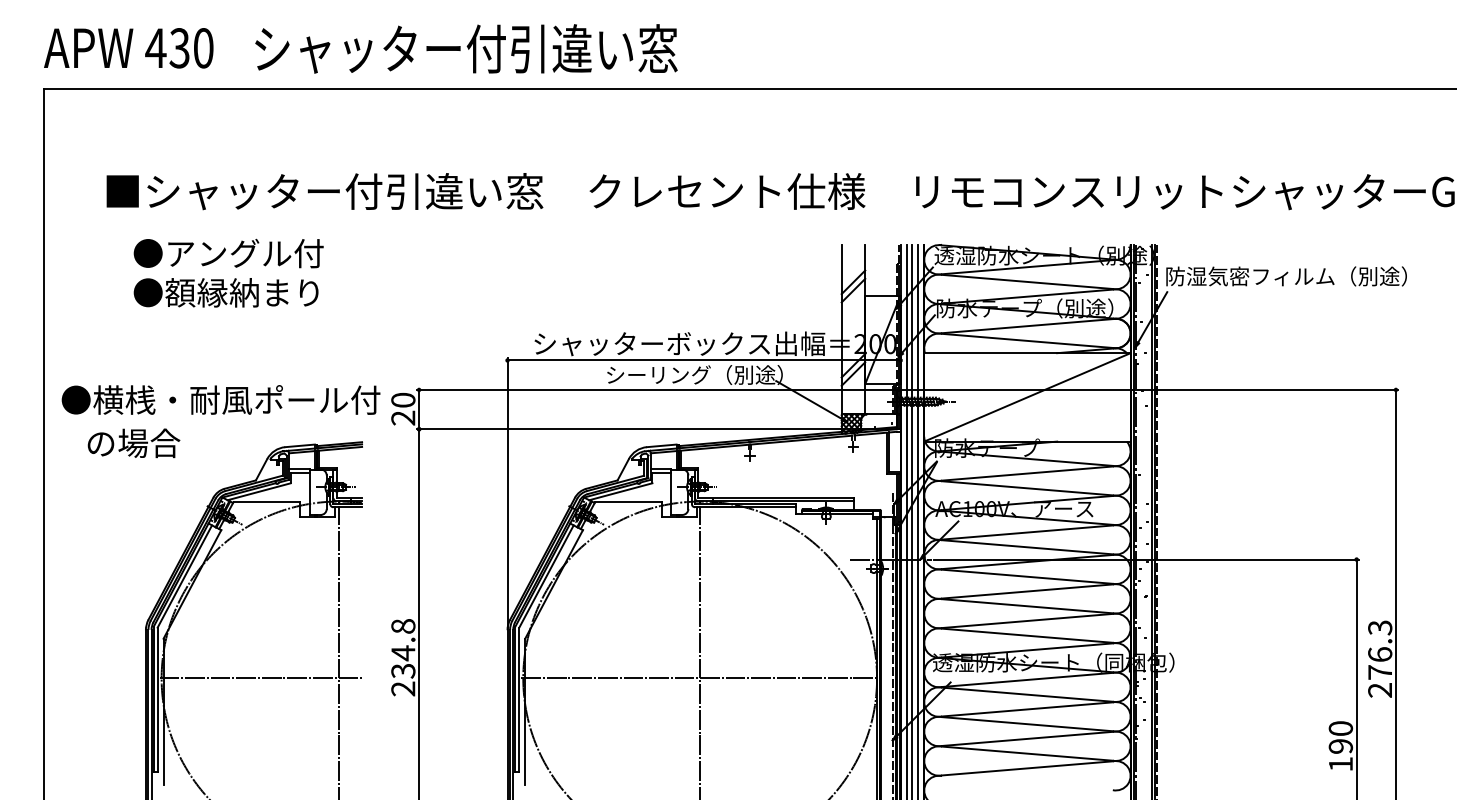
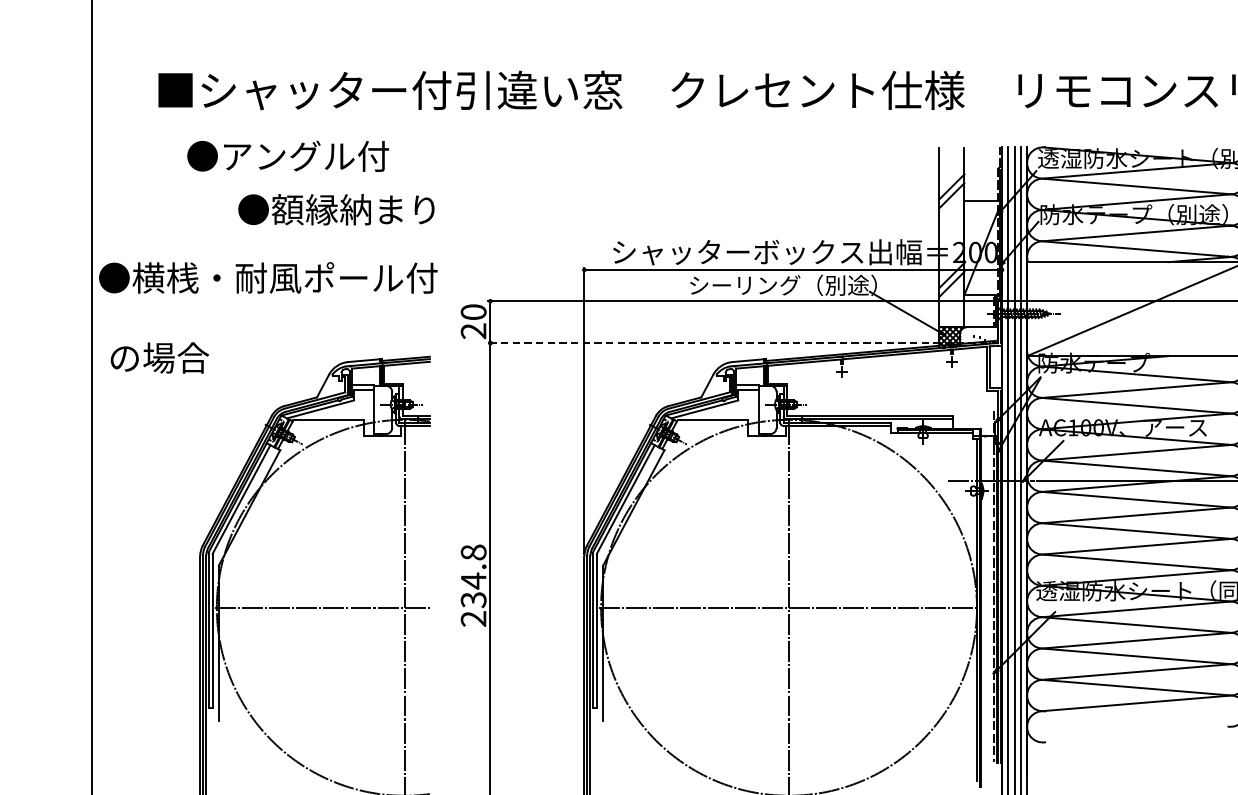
text: (225, 292) -> (335, 209), moved
text: (220, 399) -> (267, 277), moved
line: (657, 429) -> (743, 343), solid -> dashed
text: (133, 443) -> (159, 358), moved

